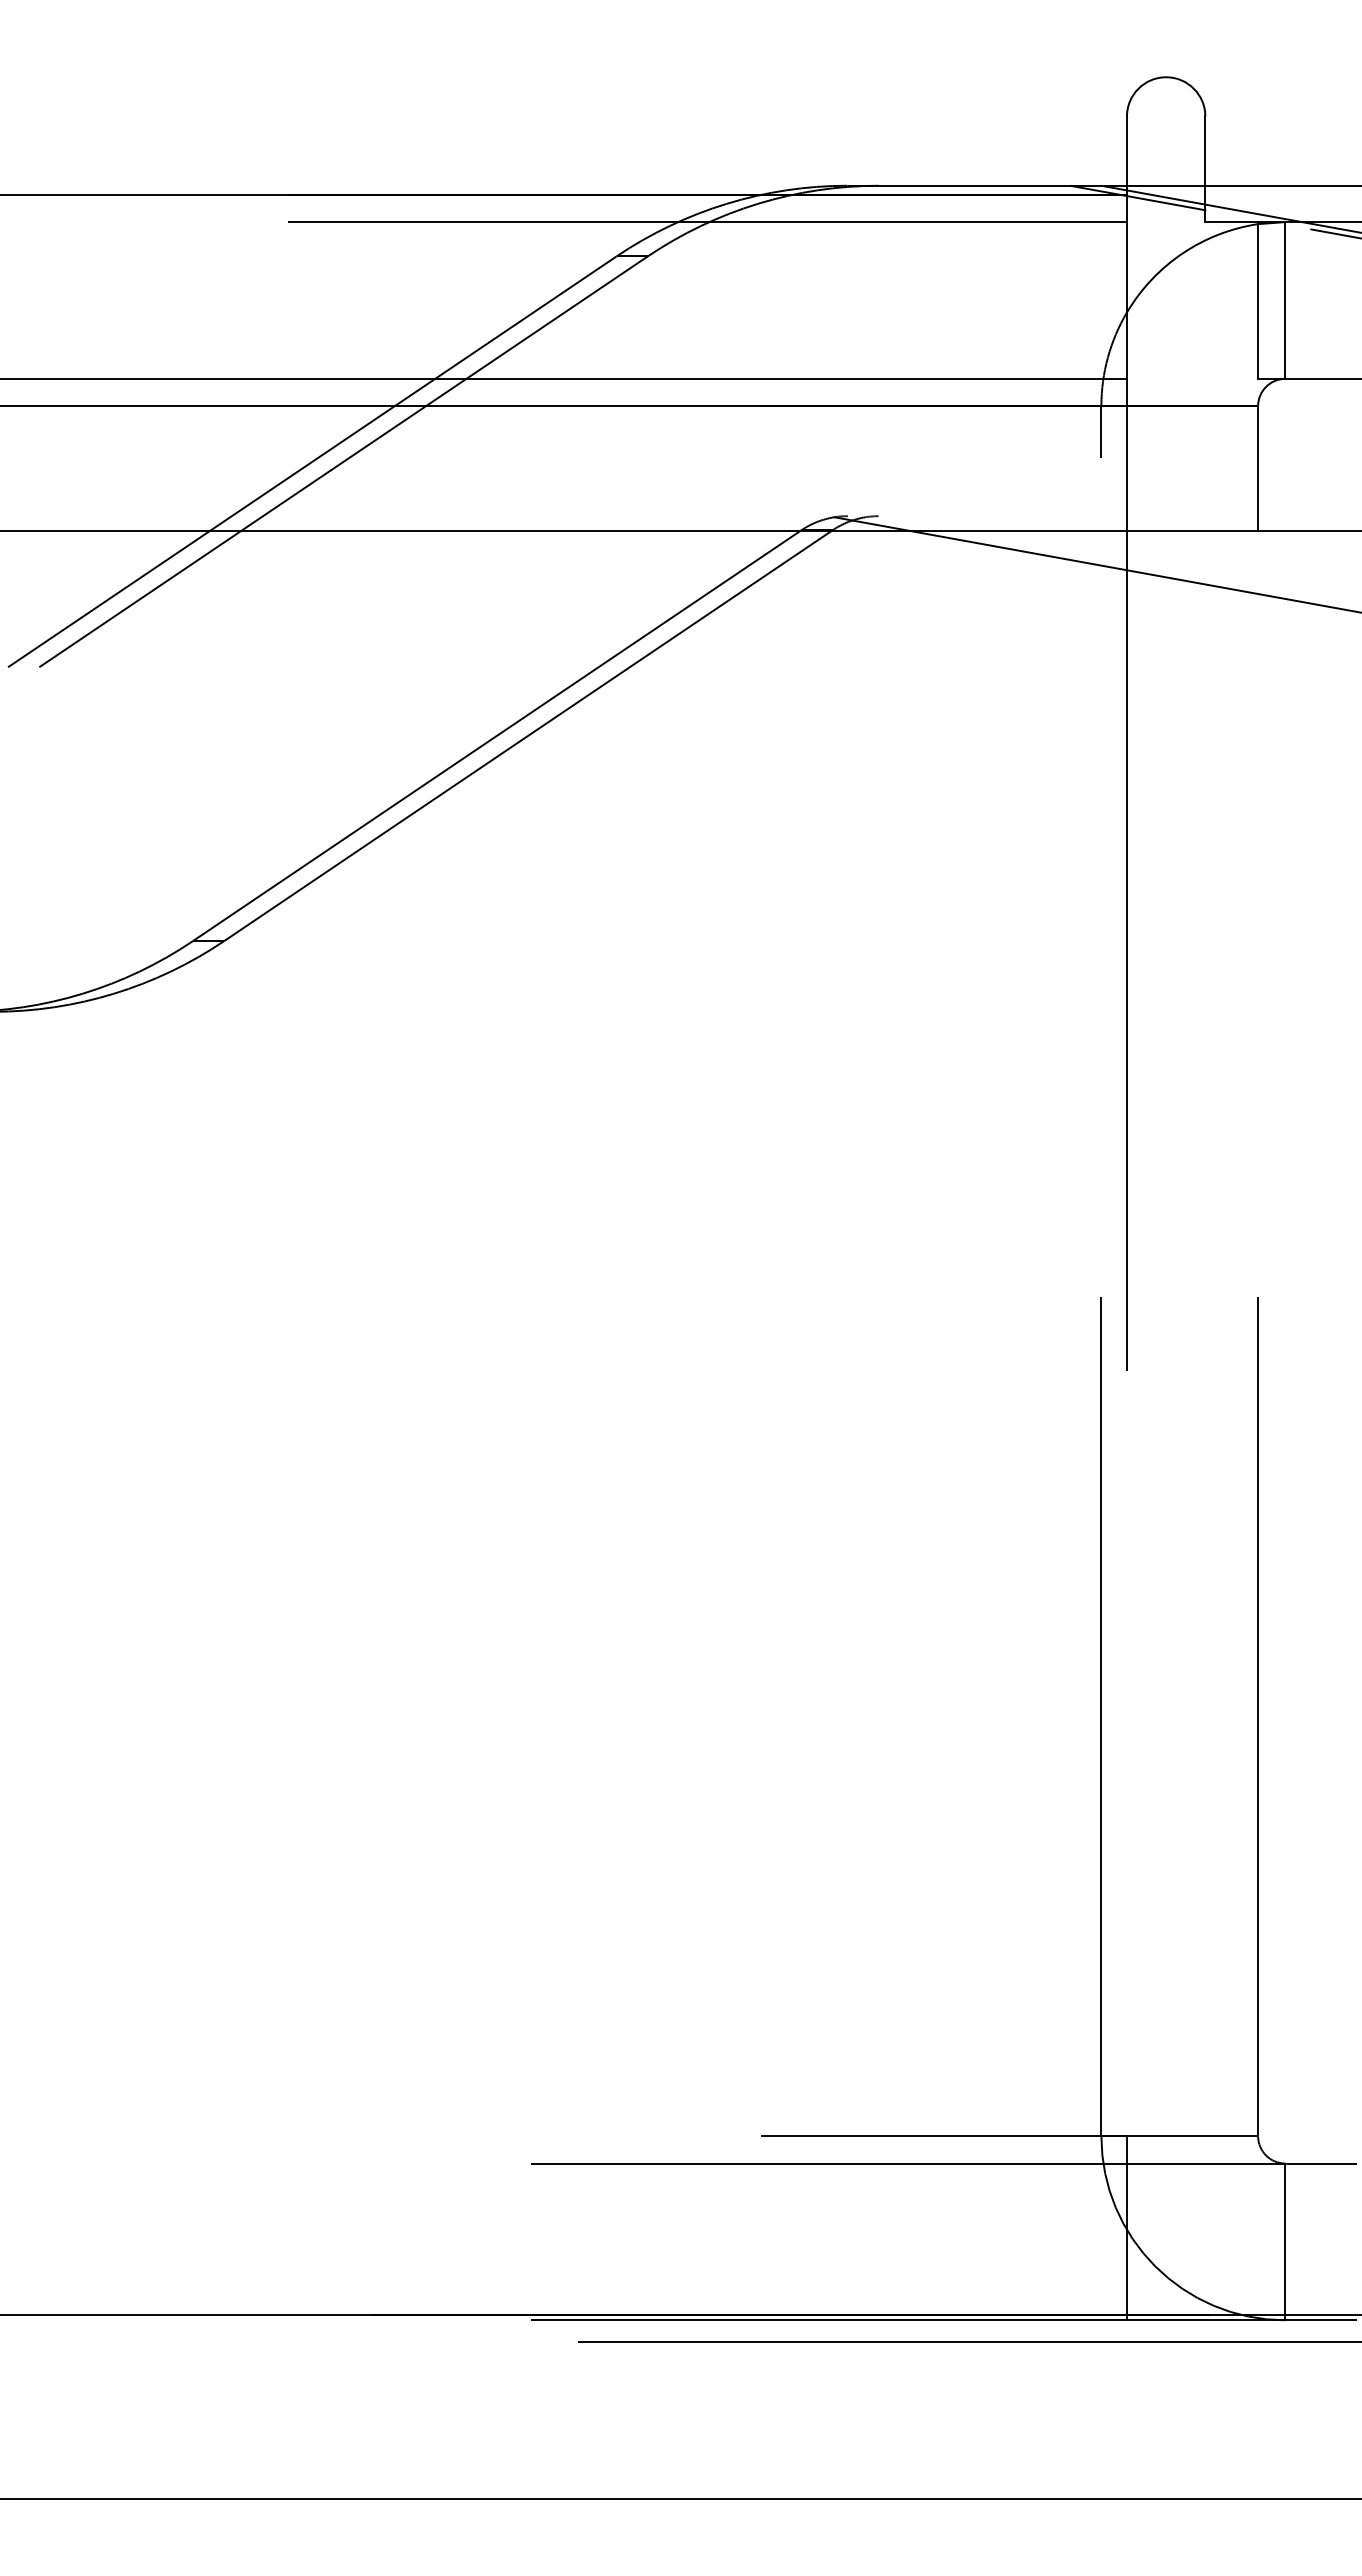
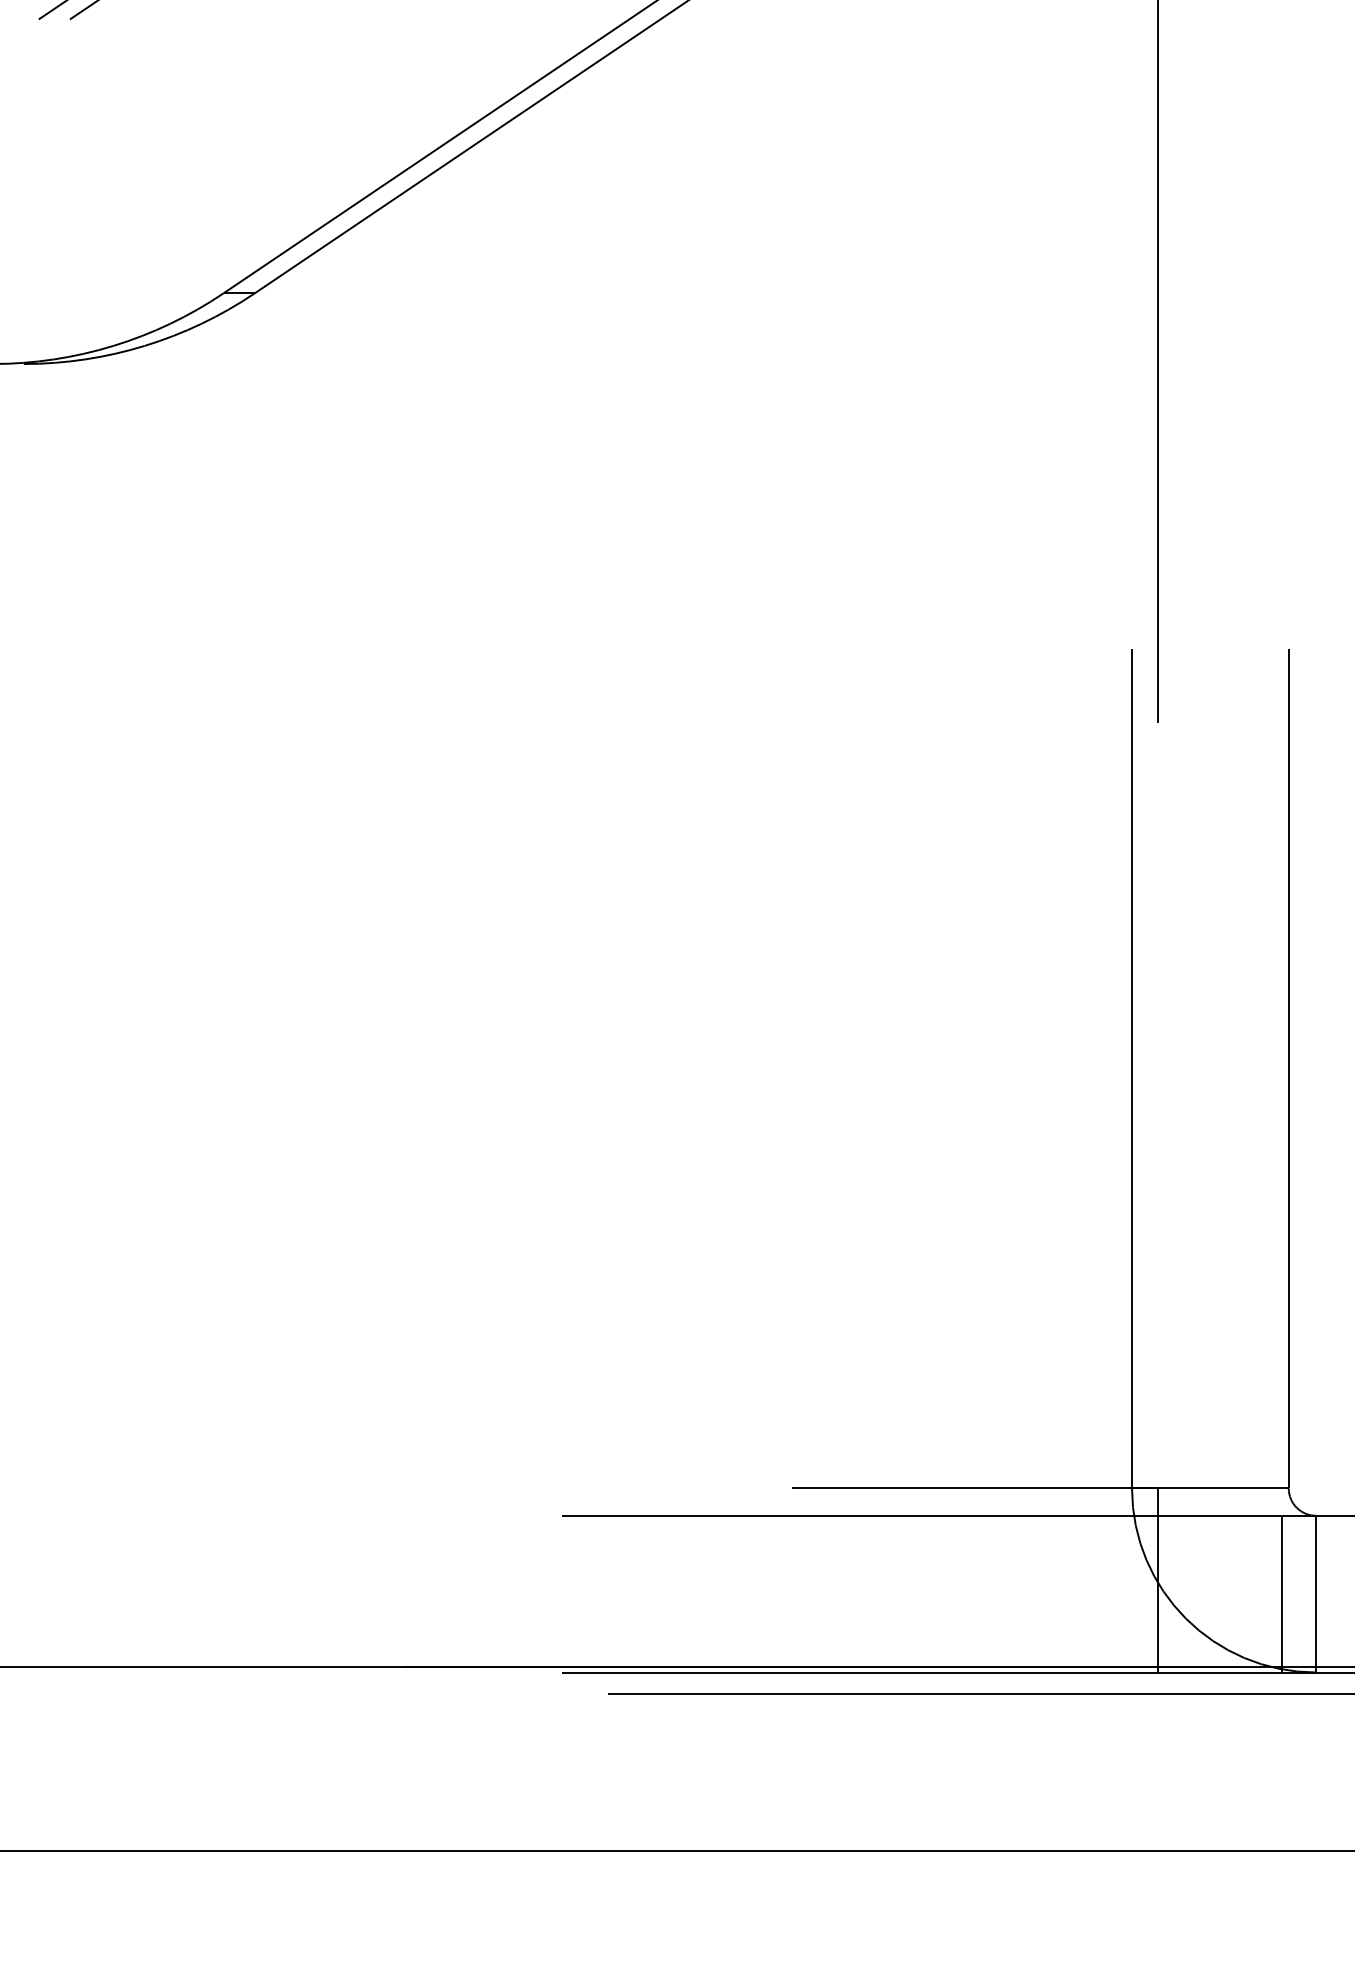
line: (1251, 2241) -> (1282, 1593), added

